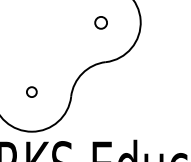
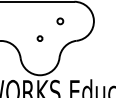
circle: (101, 23) -> (60, 21), moved
circle: (30, 91) -> (39, 38), moved

